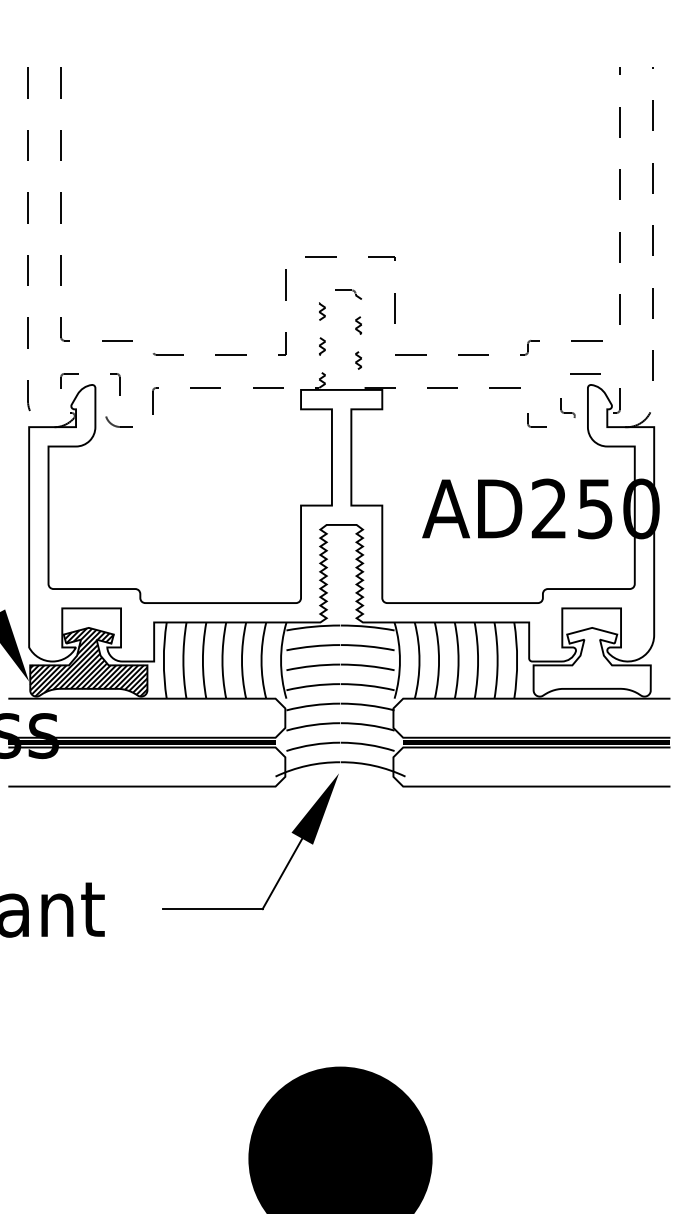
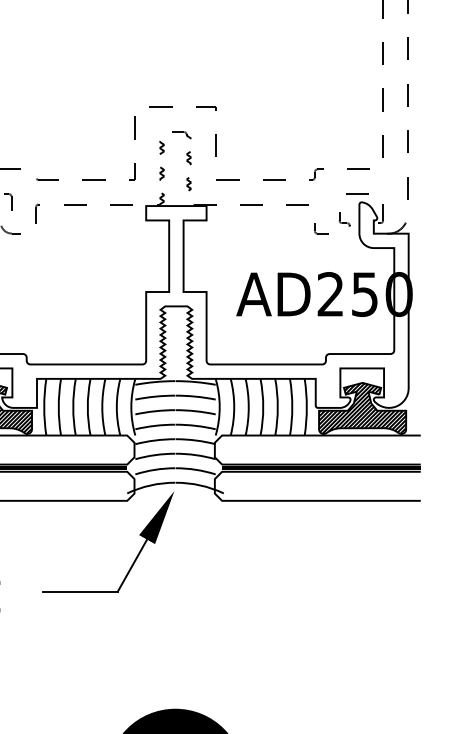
hatch: (591, 662) -> (362, 408), added

